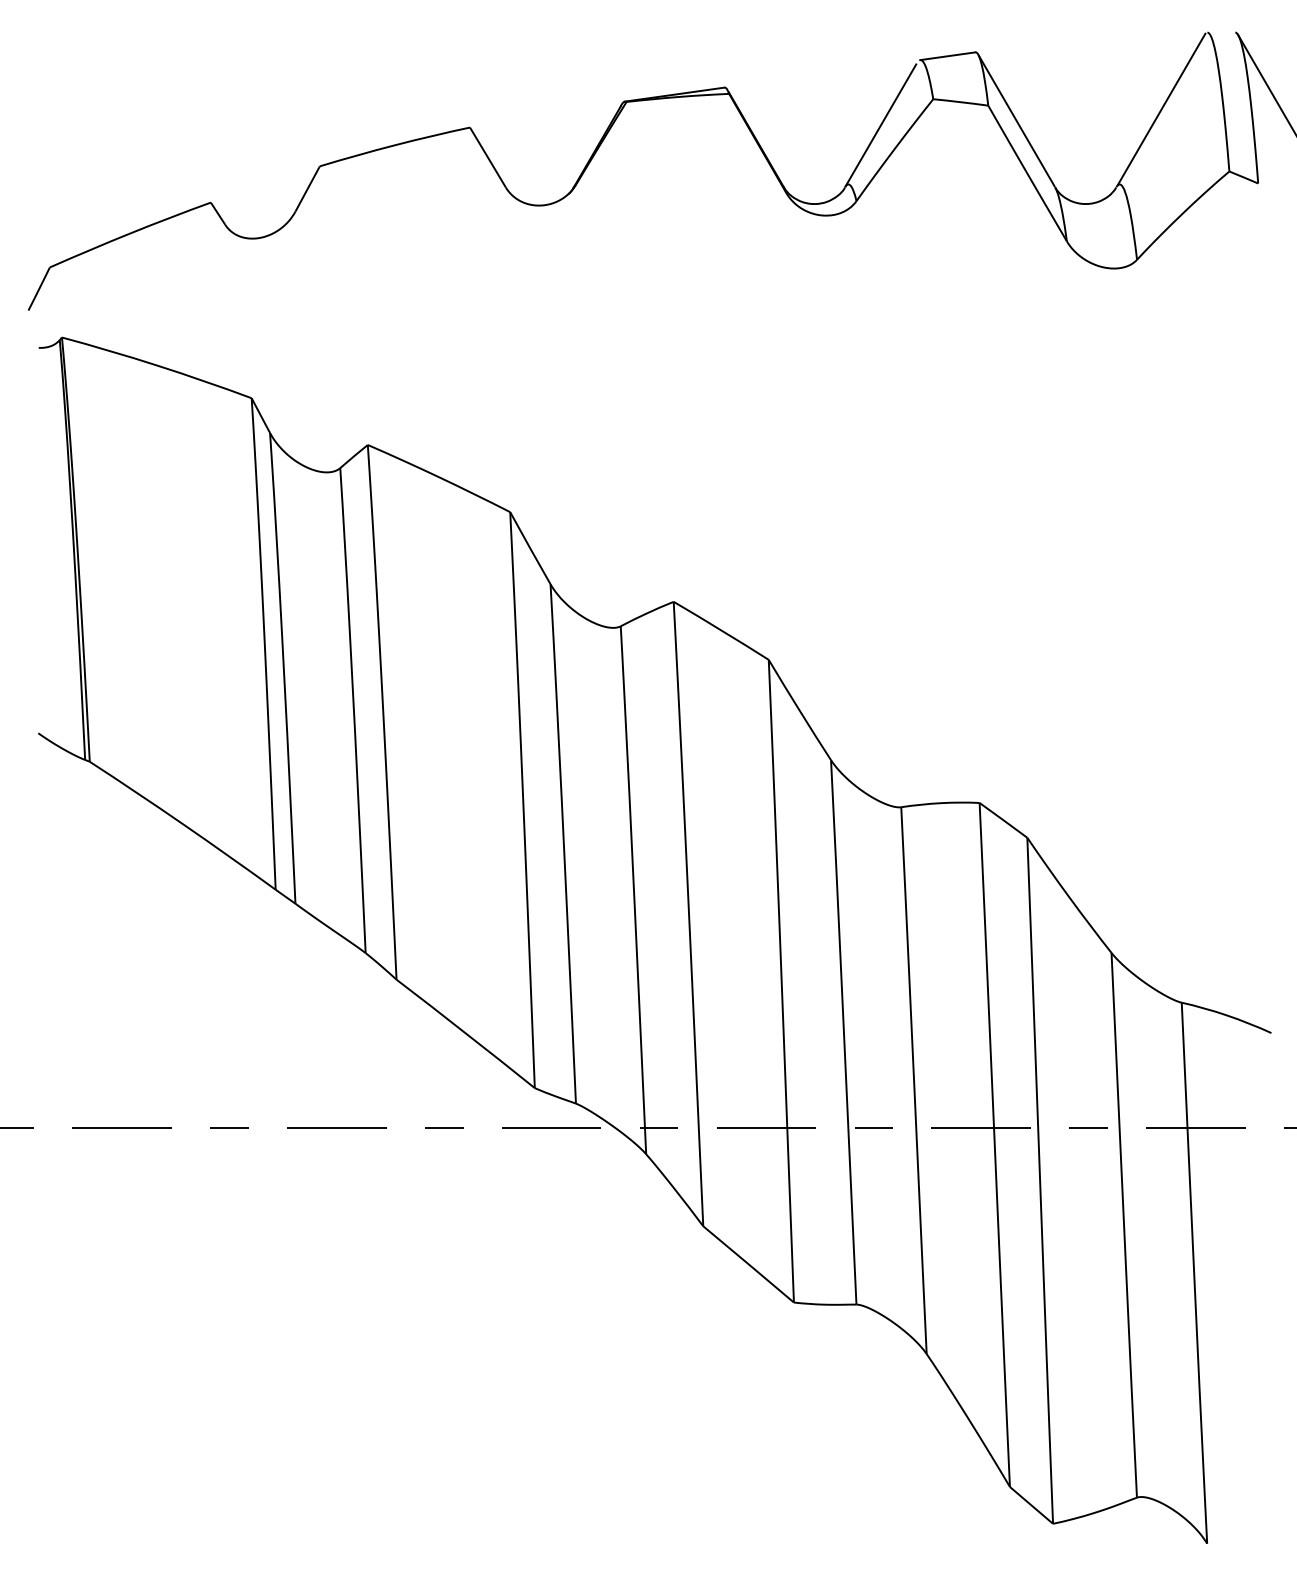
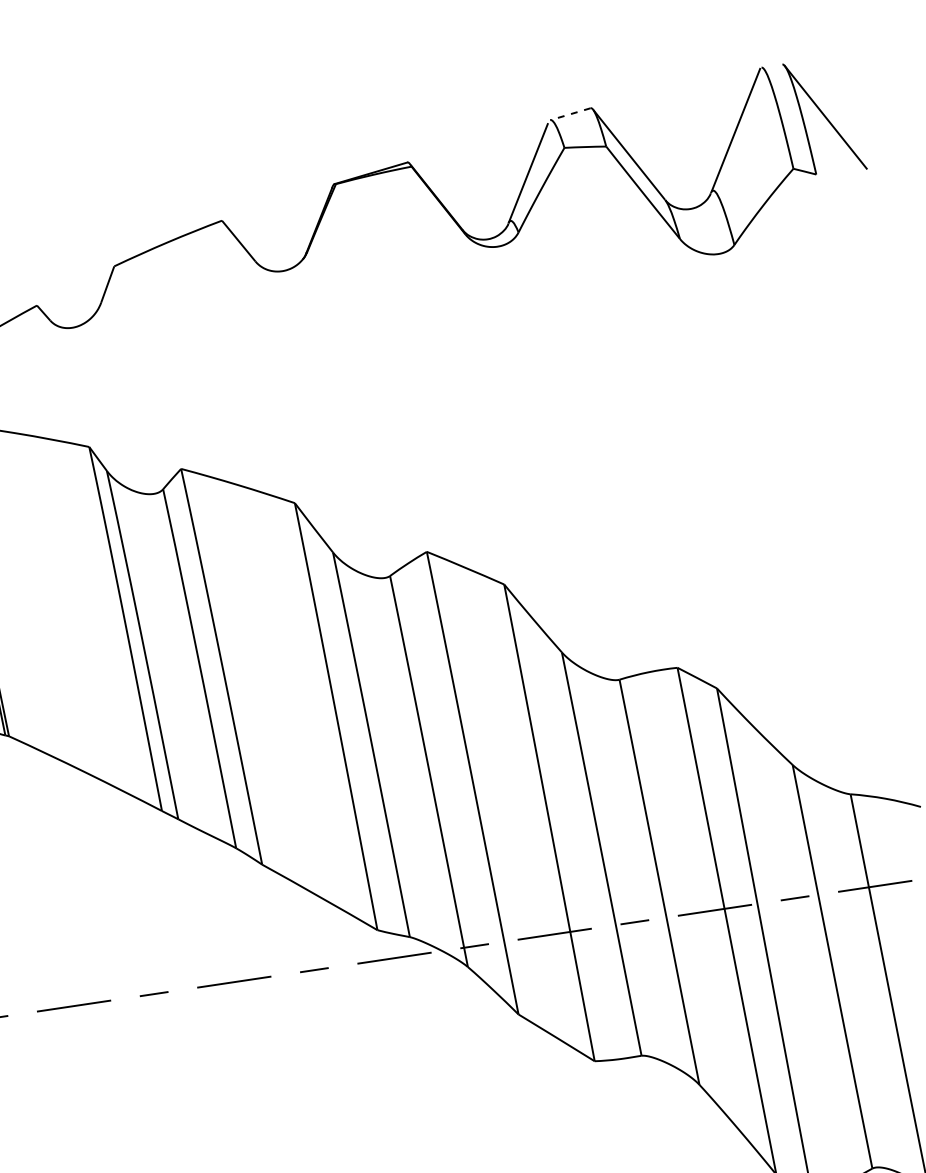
line: (947, 56) -> (570, 114), solid -> dashed

